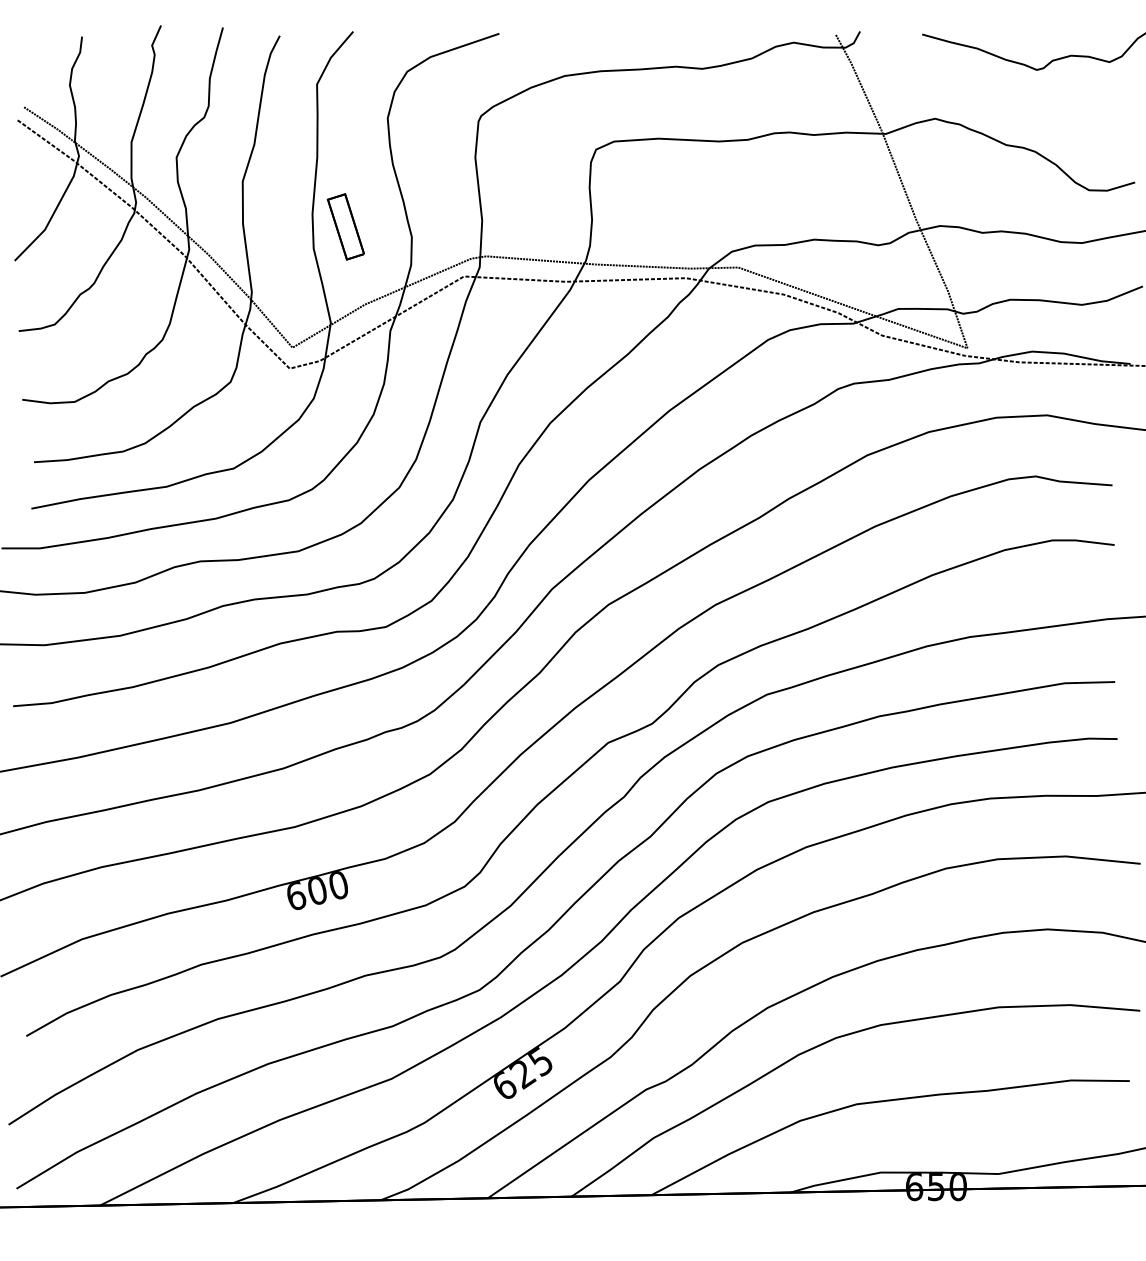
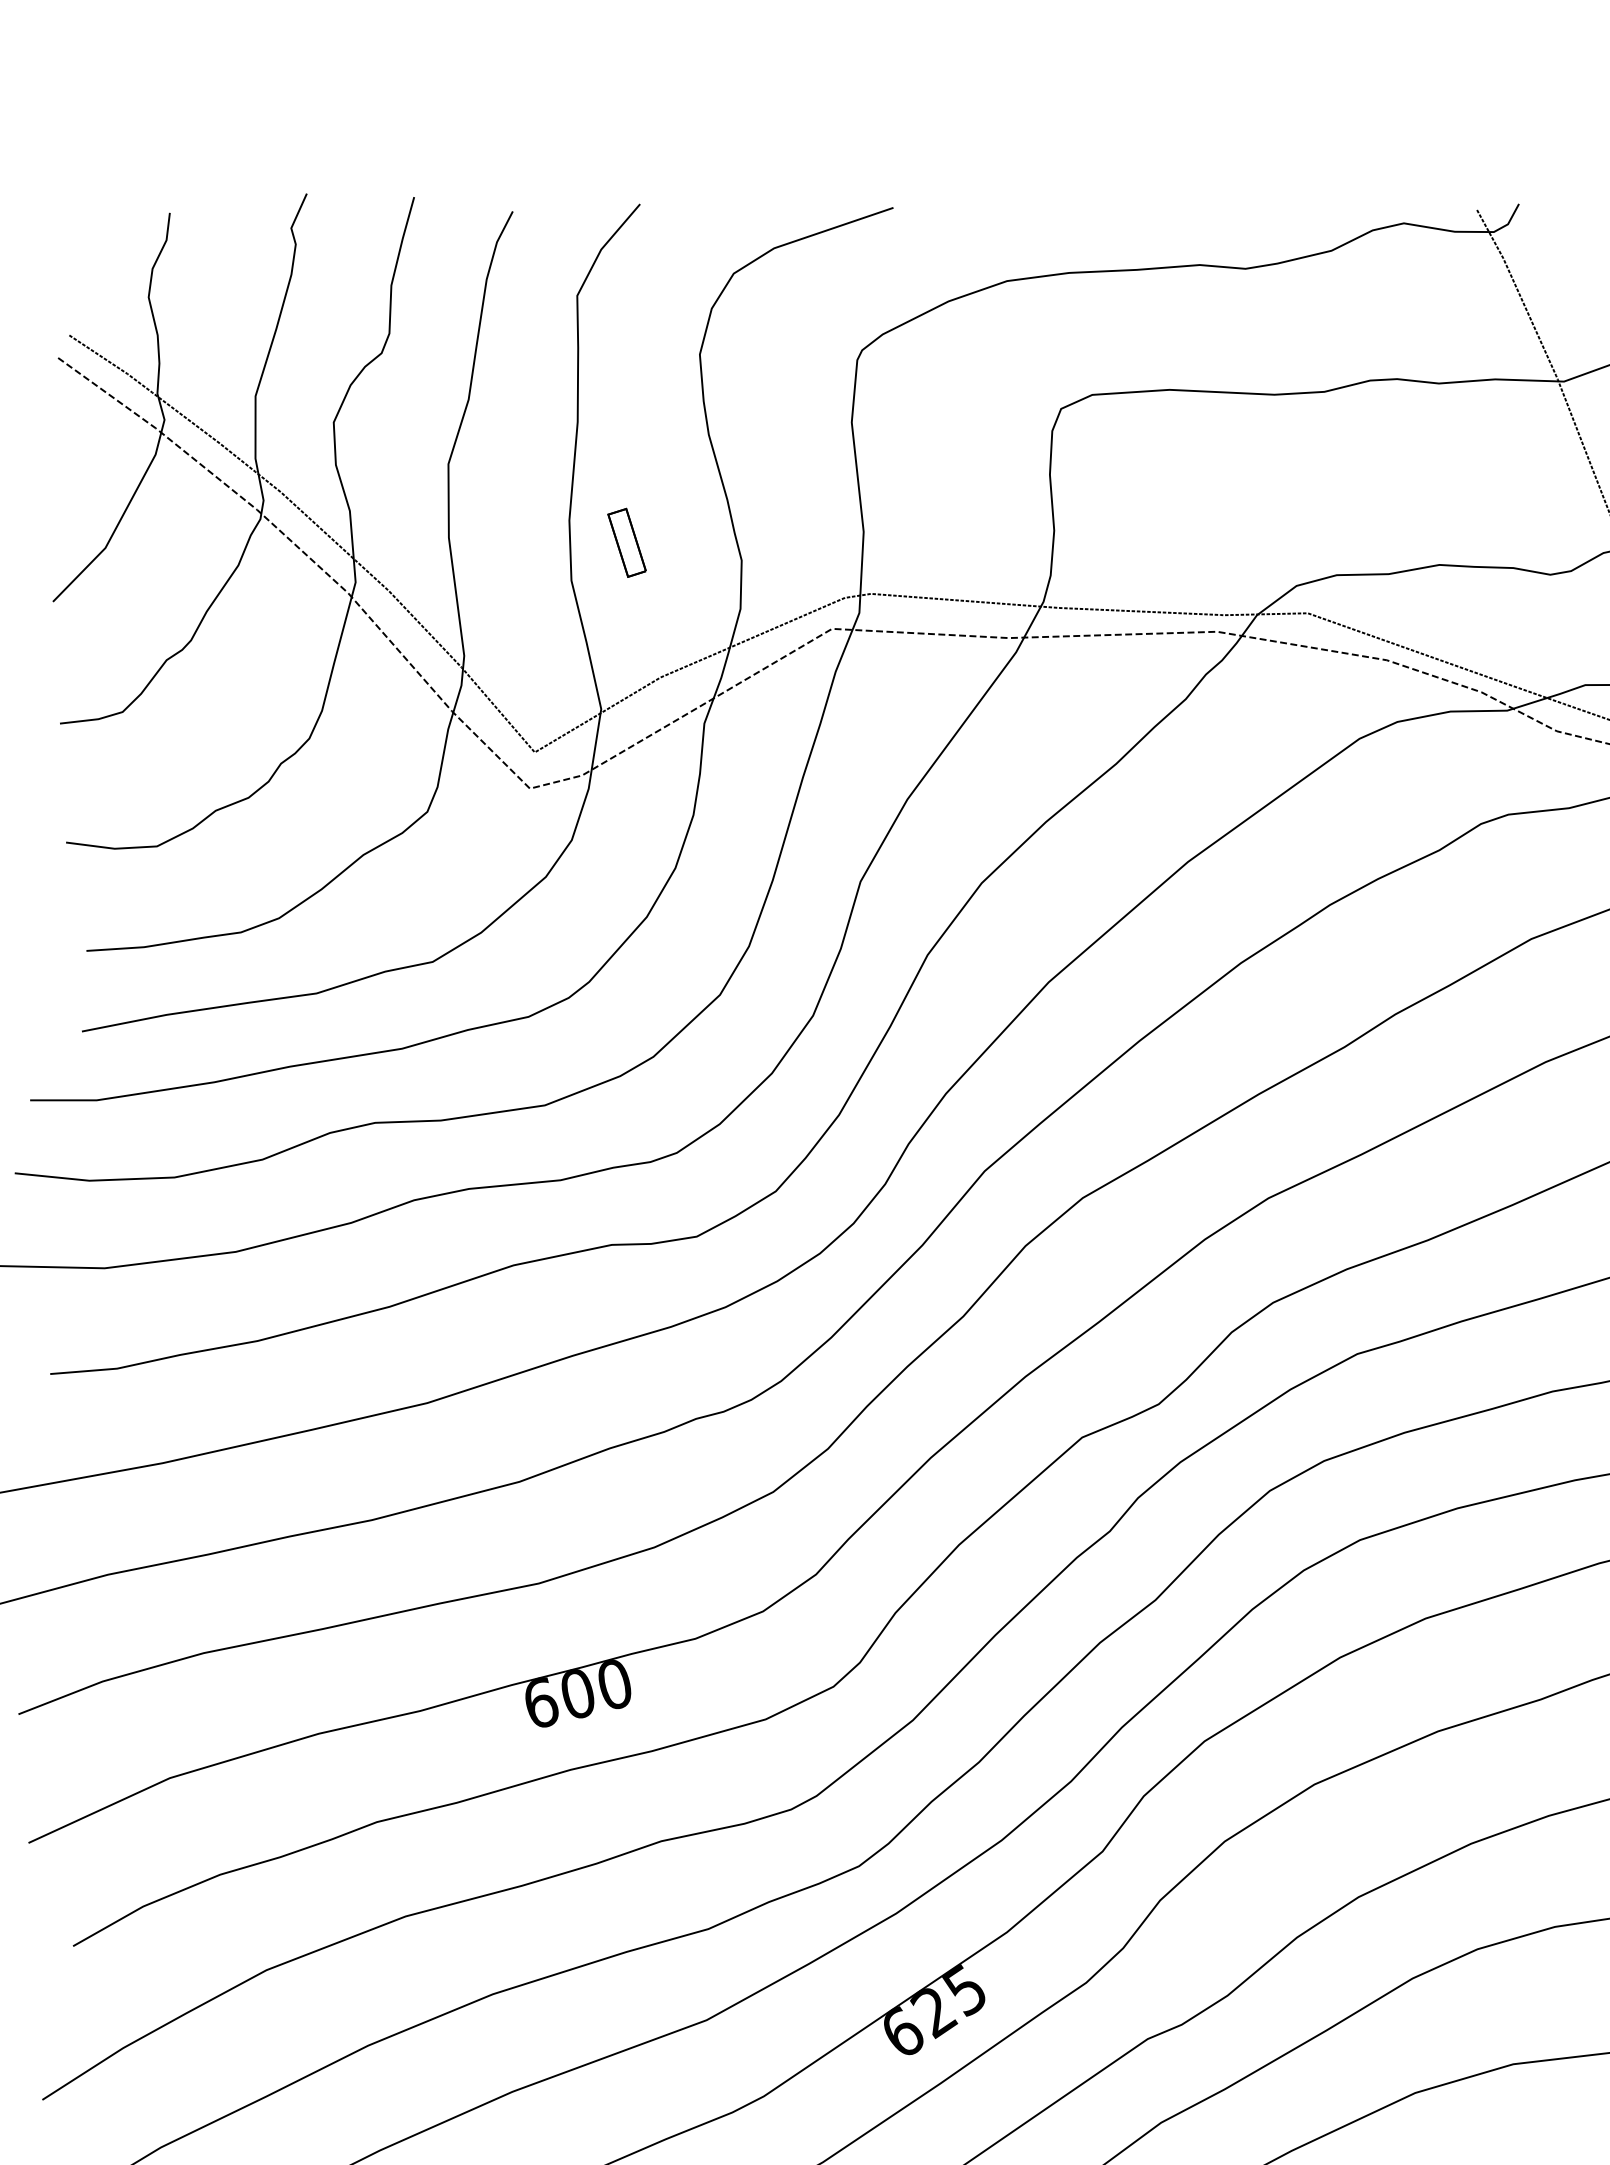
part: (345, 226) -> (626, 542), size x0.6

